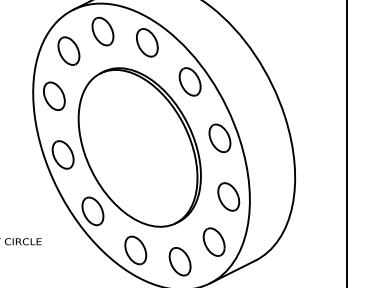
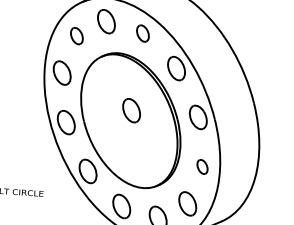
part: (147, 42) -> (143, 33), size x0.7
part: (68, 50) -> (76, 35), size x0.7
part: (139, 135) -> (131, 110), added
part: (228, 196) -> (202, 166), size x0.6

